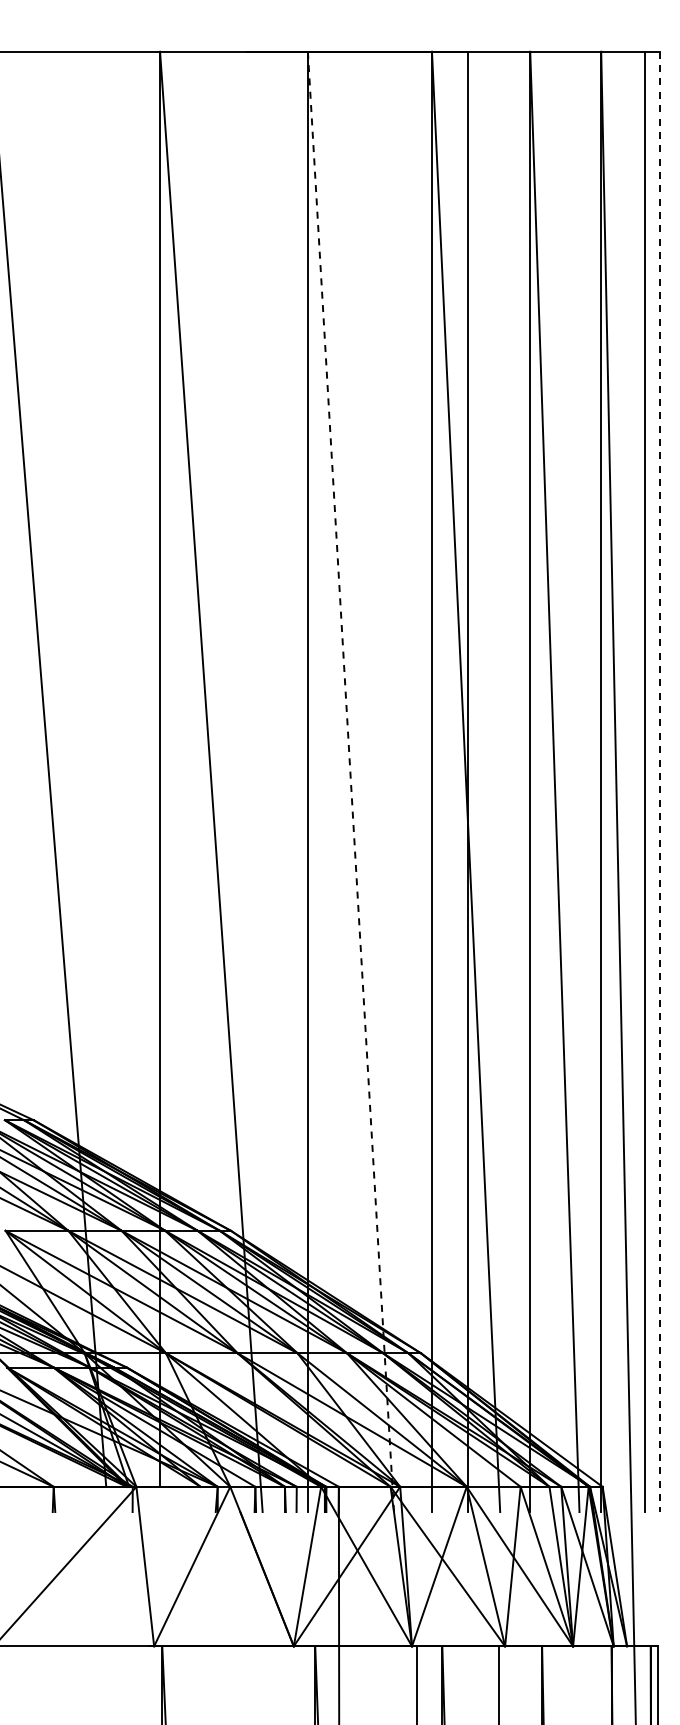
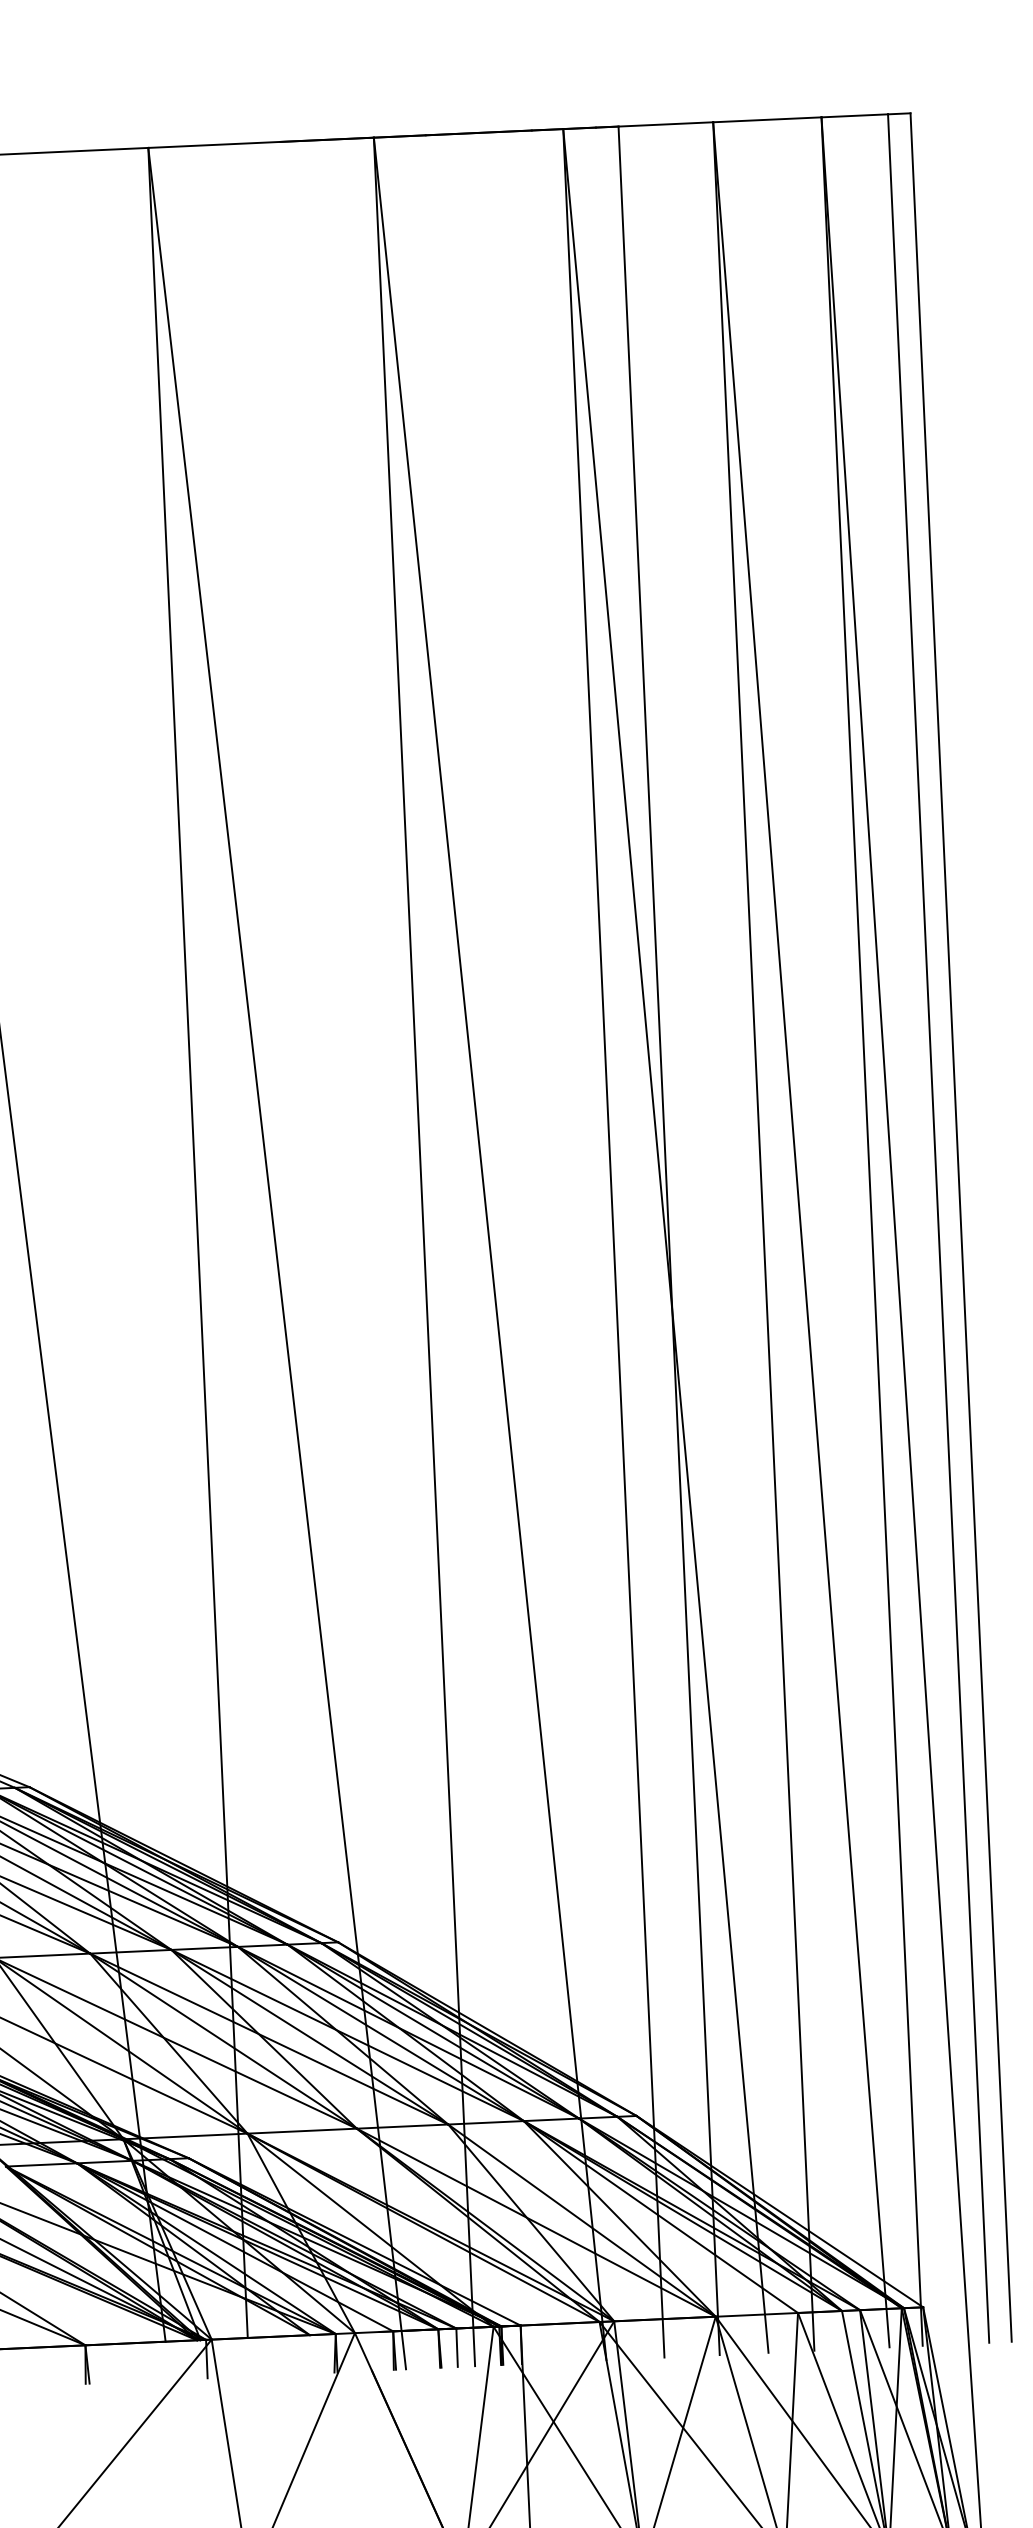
line: (350, 782) -> (489, 1249), dashed -> solid
line: (659, 782) -> (961, 1228), dashed -> solid

